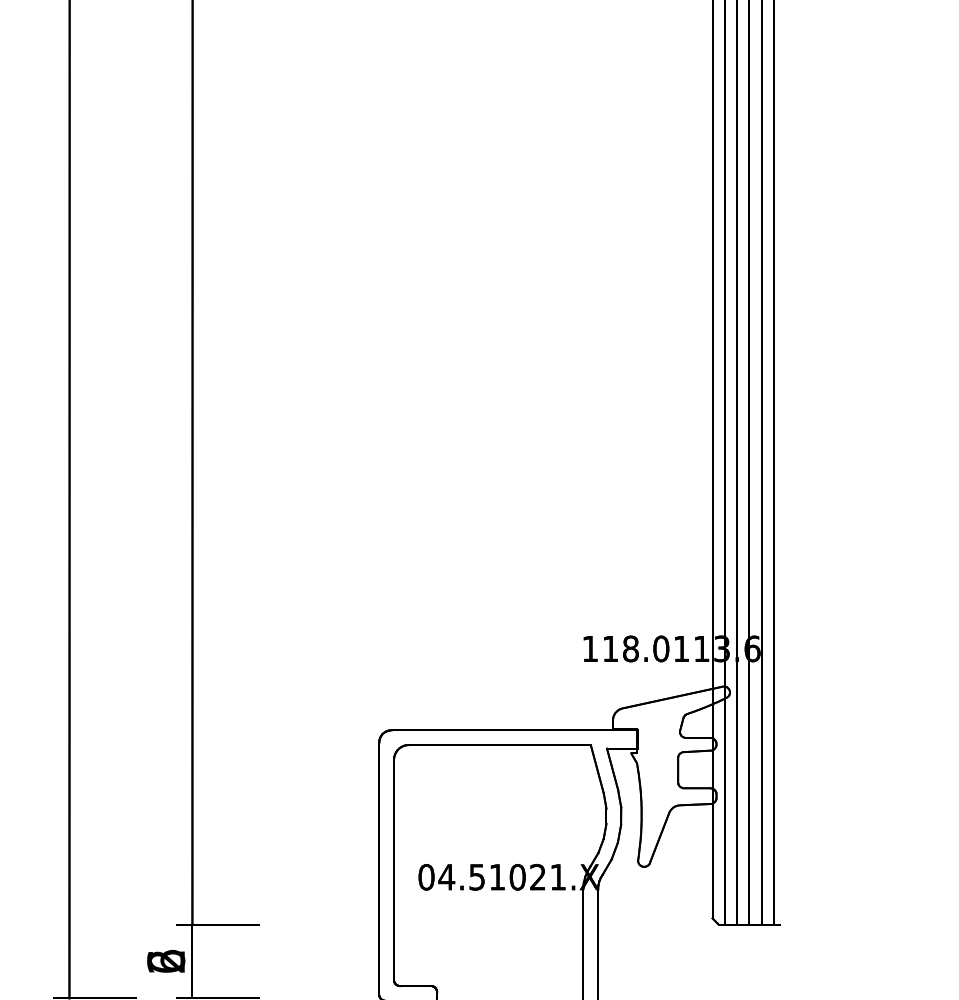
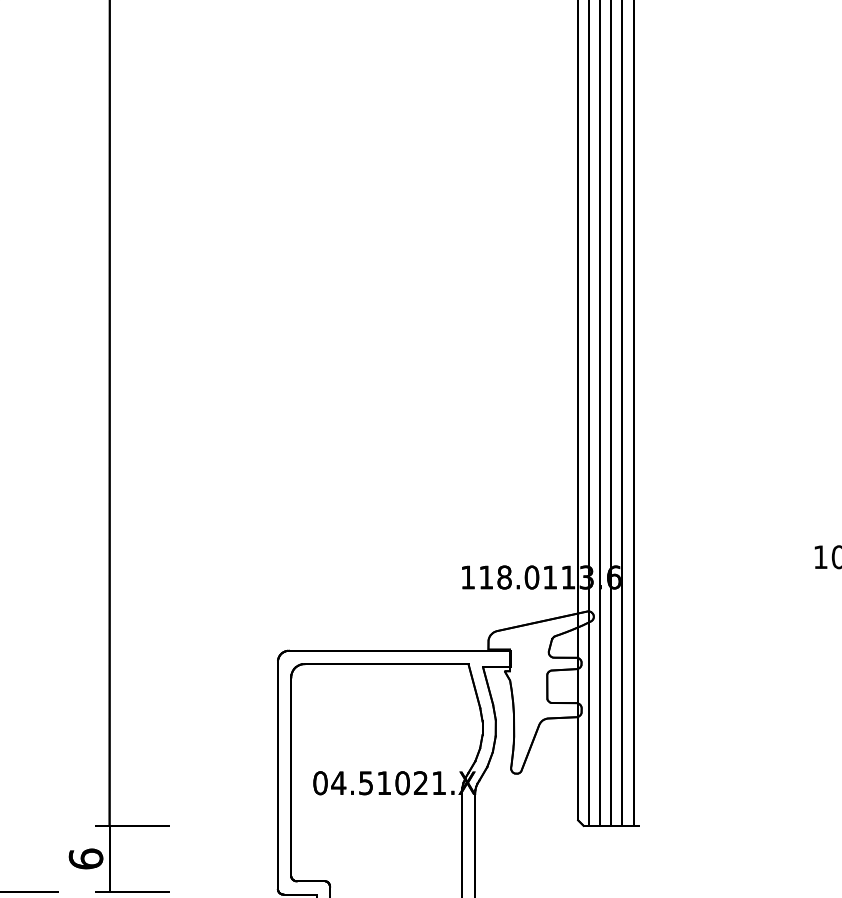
text: (166, 961) -> (86, 859), 2 -> 6

